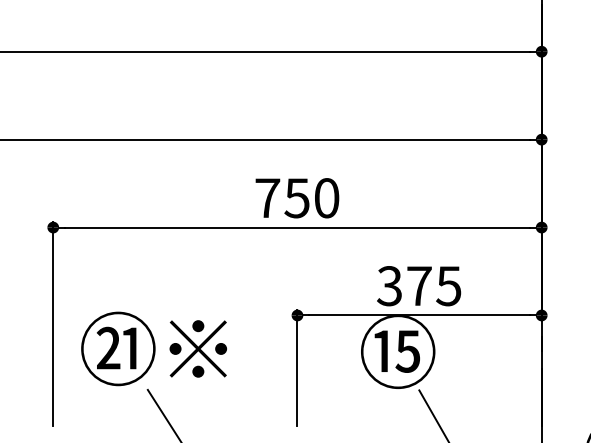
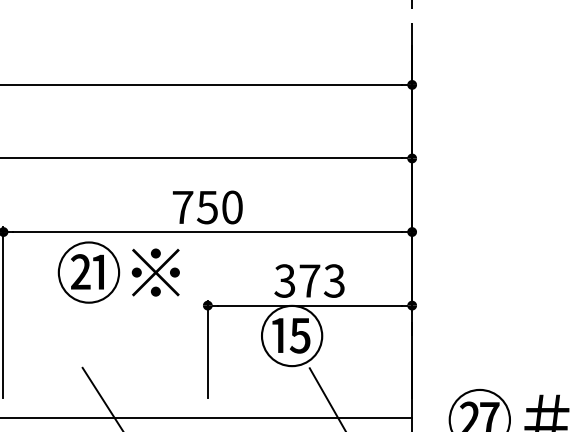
text: (448, 285) -> (334, 280), 375 -> 373
text: (153, 348) -> (118, 272), moved

